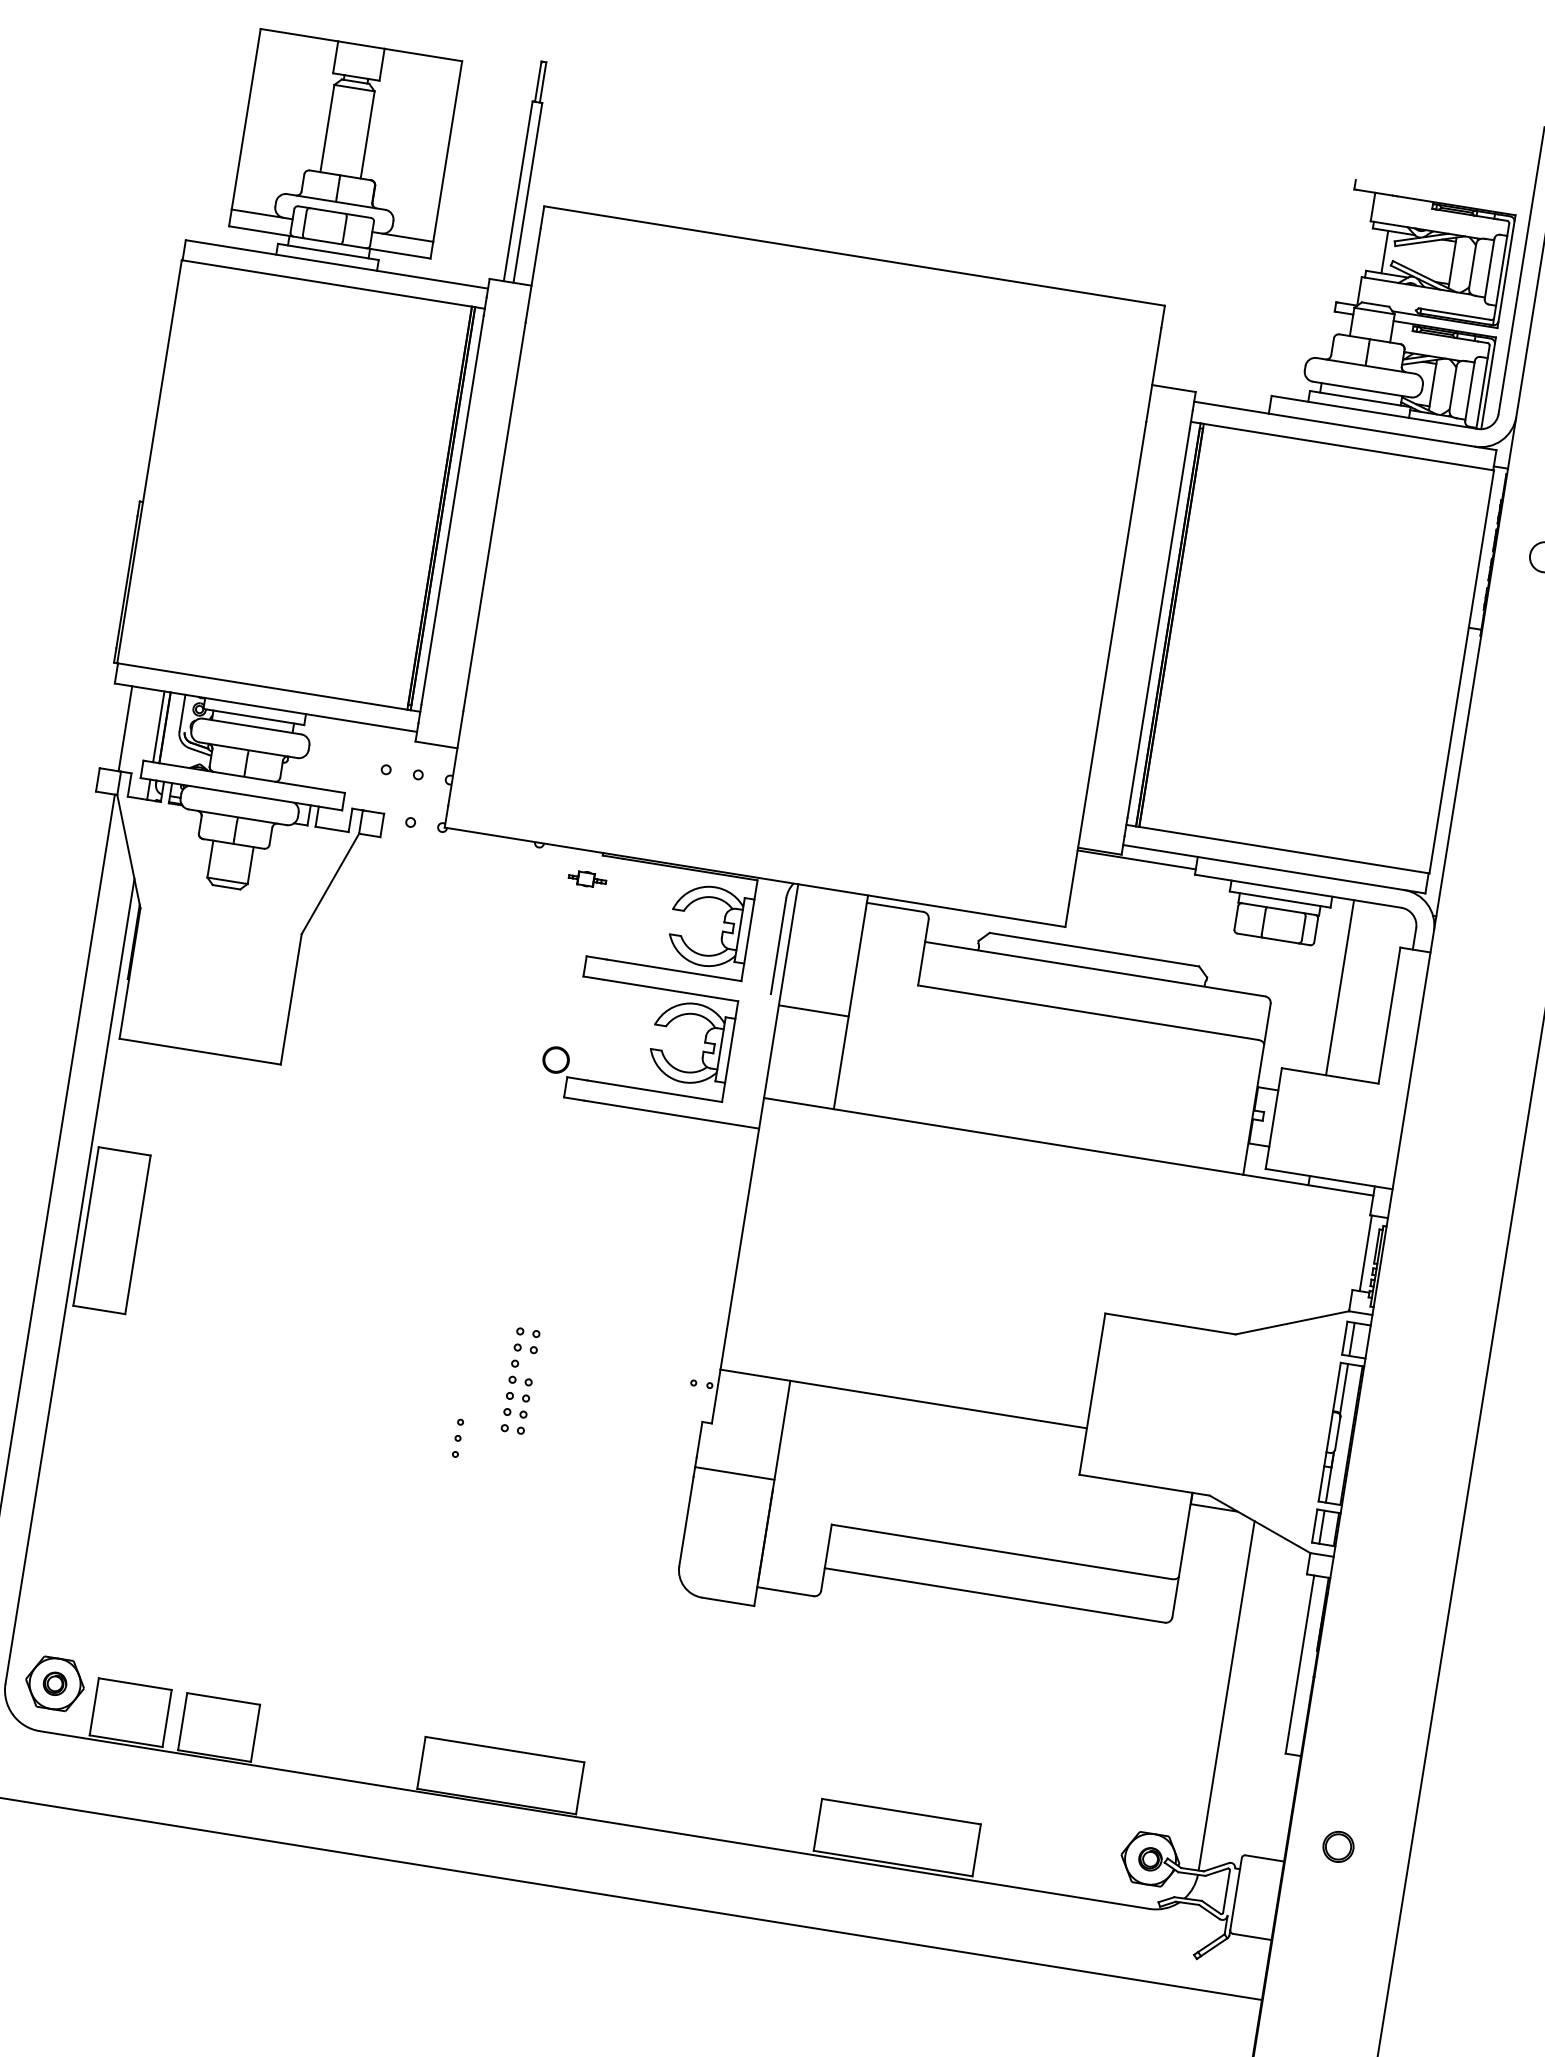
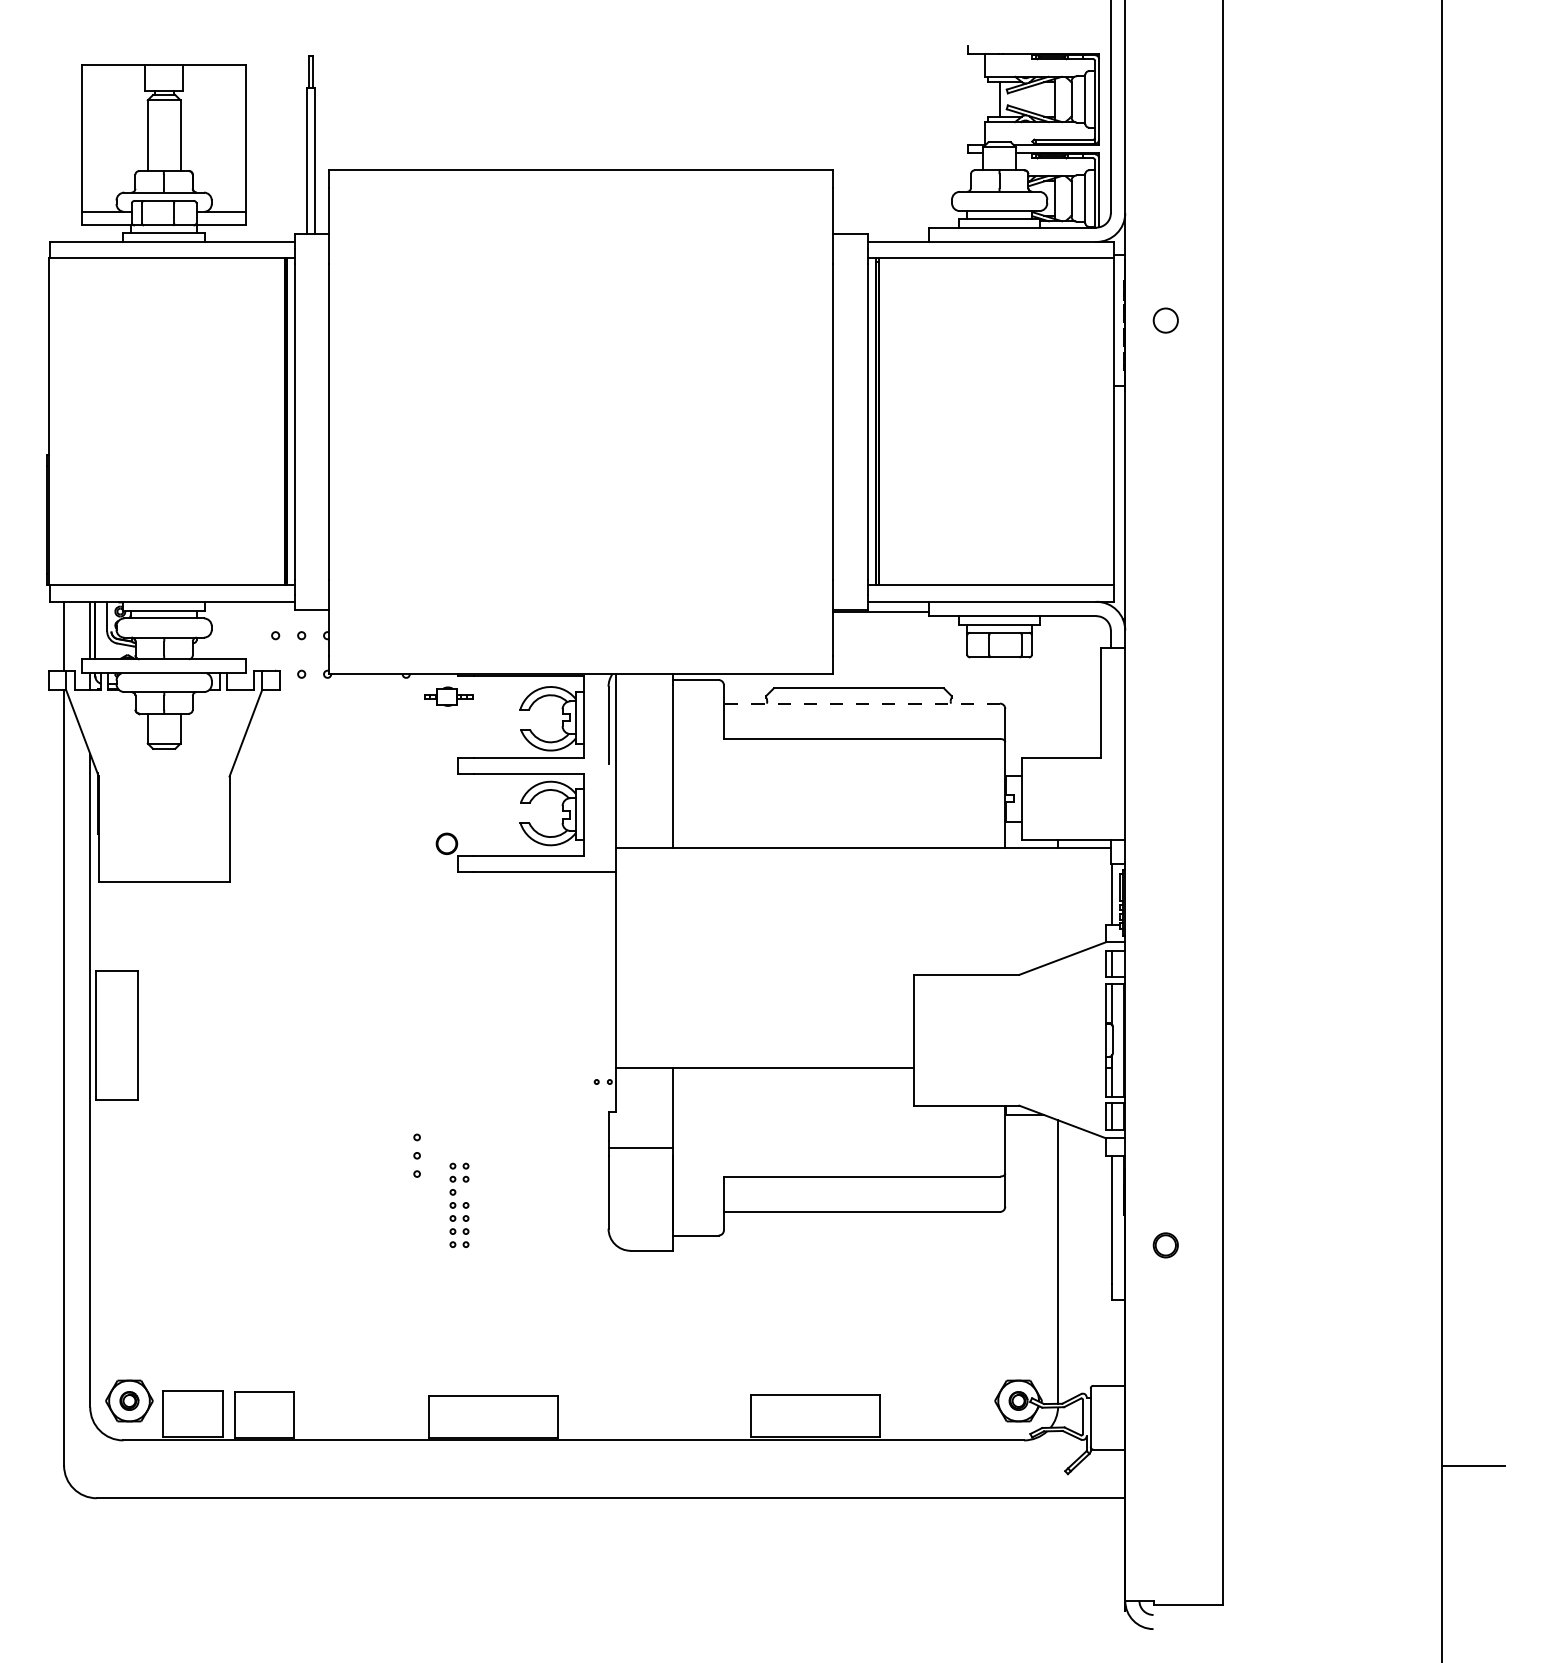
part: (587, 878) -> (448, 696), size x1.6
line: (1094, 968) -> (861, 703), solid -> dashed
line: (1340, 988) -> (1058, 687), removed
line: (813, 1011) -> (644, 772), removed
part: (520, 1379) -> (459, 1204), moved
part: (458, 1438) -> (417, 1155), size x1.4
part: (1338, 1846) -> (1165, 1245), moved

